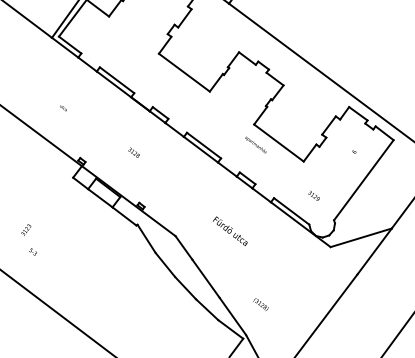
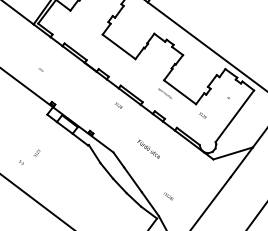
text: (133, 152) -> (118, 105), moved
text: (313, 196) -> (202, 115), moved
text: (25, 230) -> (36, 153), moved

